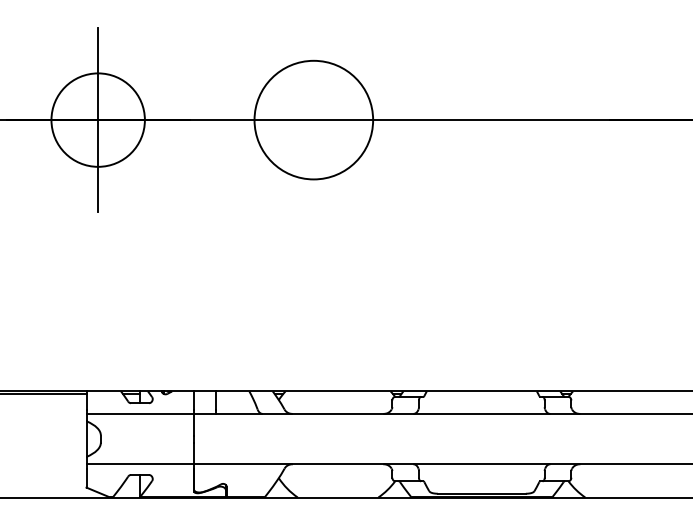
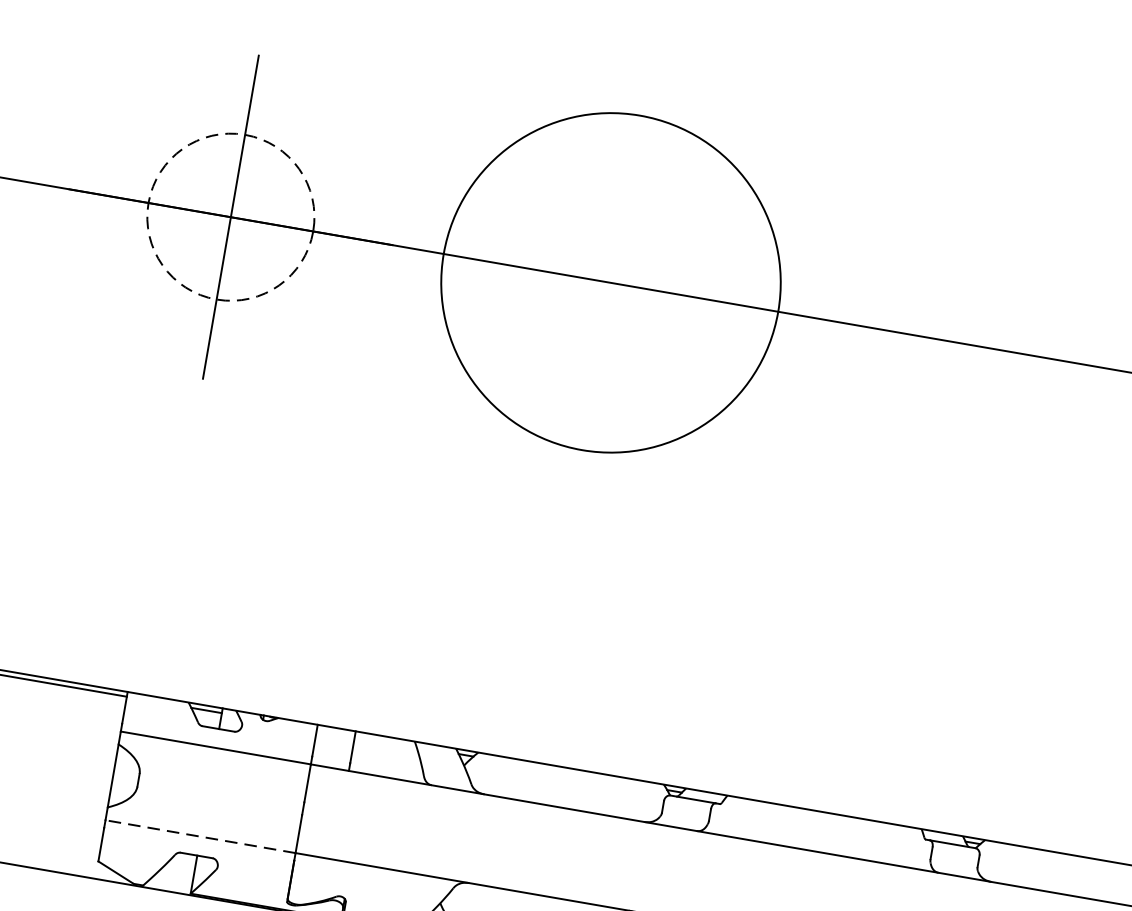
circle: (97, 119) -> (229, 215), solid -> dashed
circle: (313, 119) -> (610, 281), size x1.6
line: (140, 464) -> (200, 837), solid -> dashed

